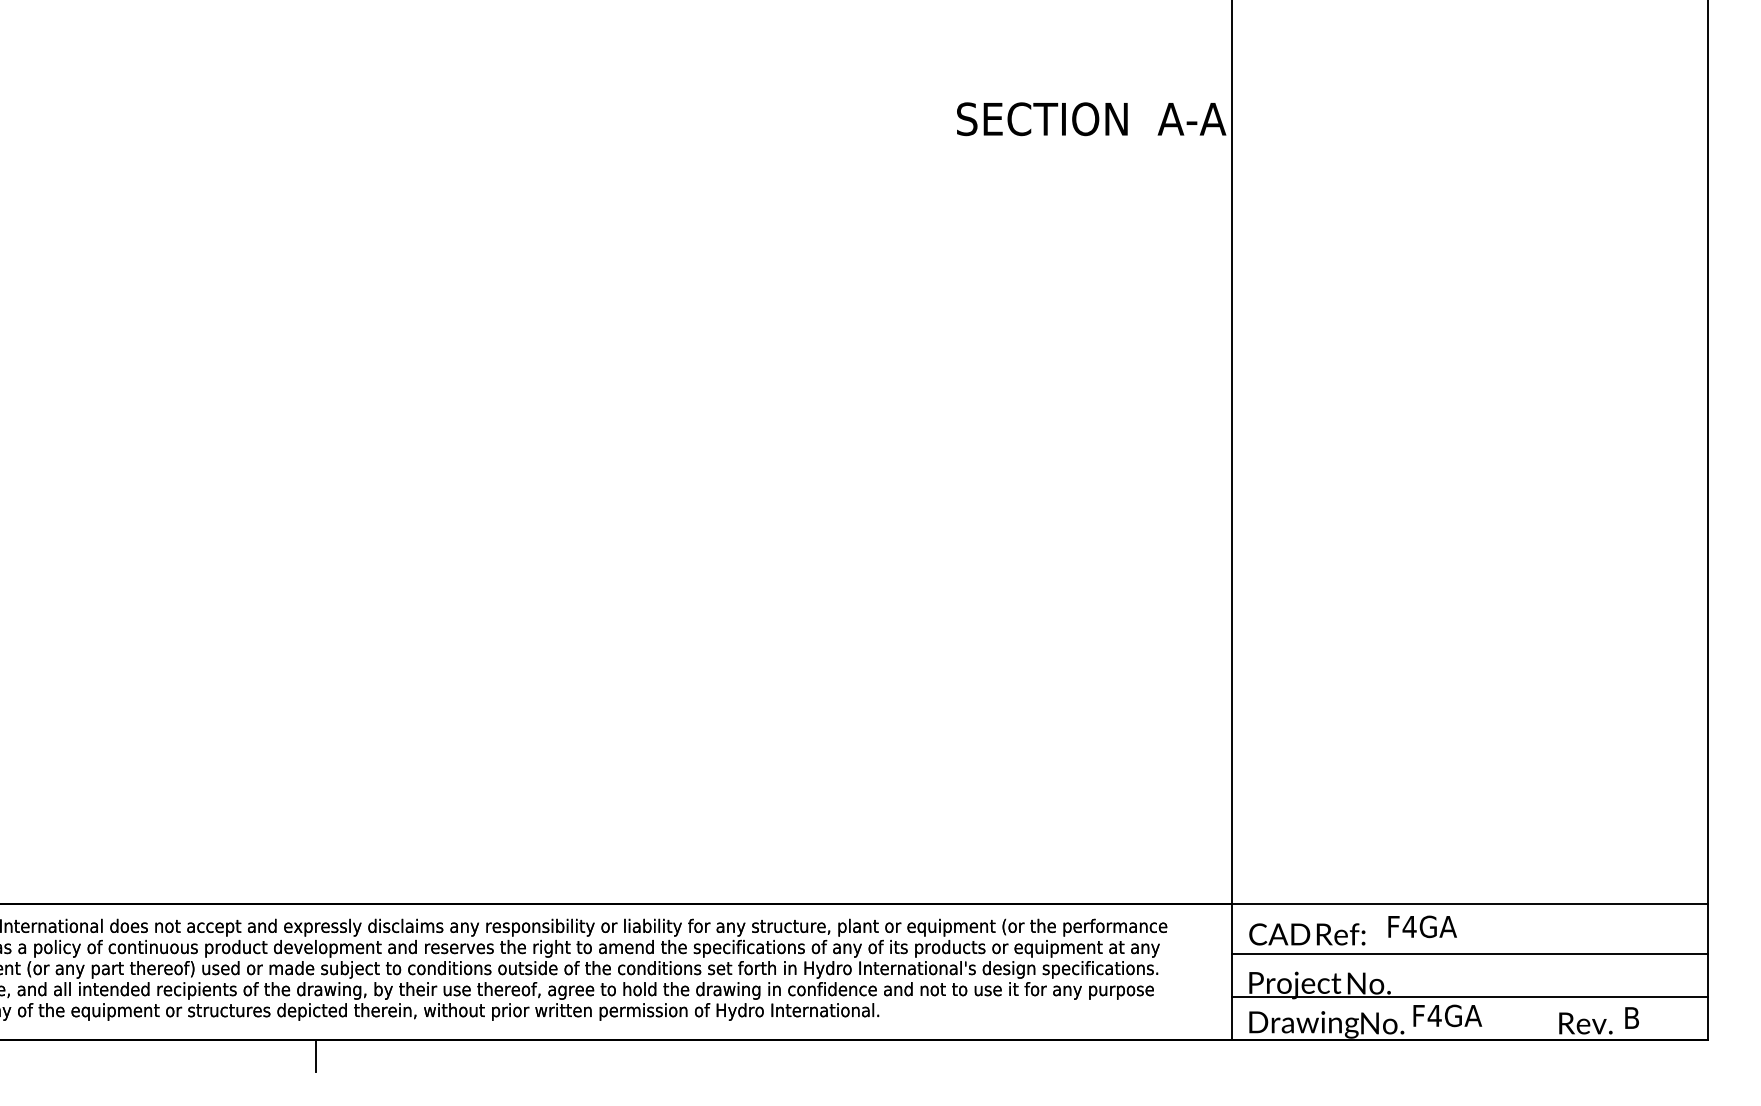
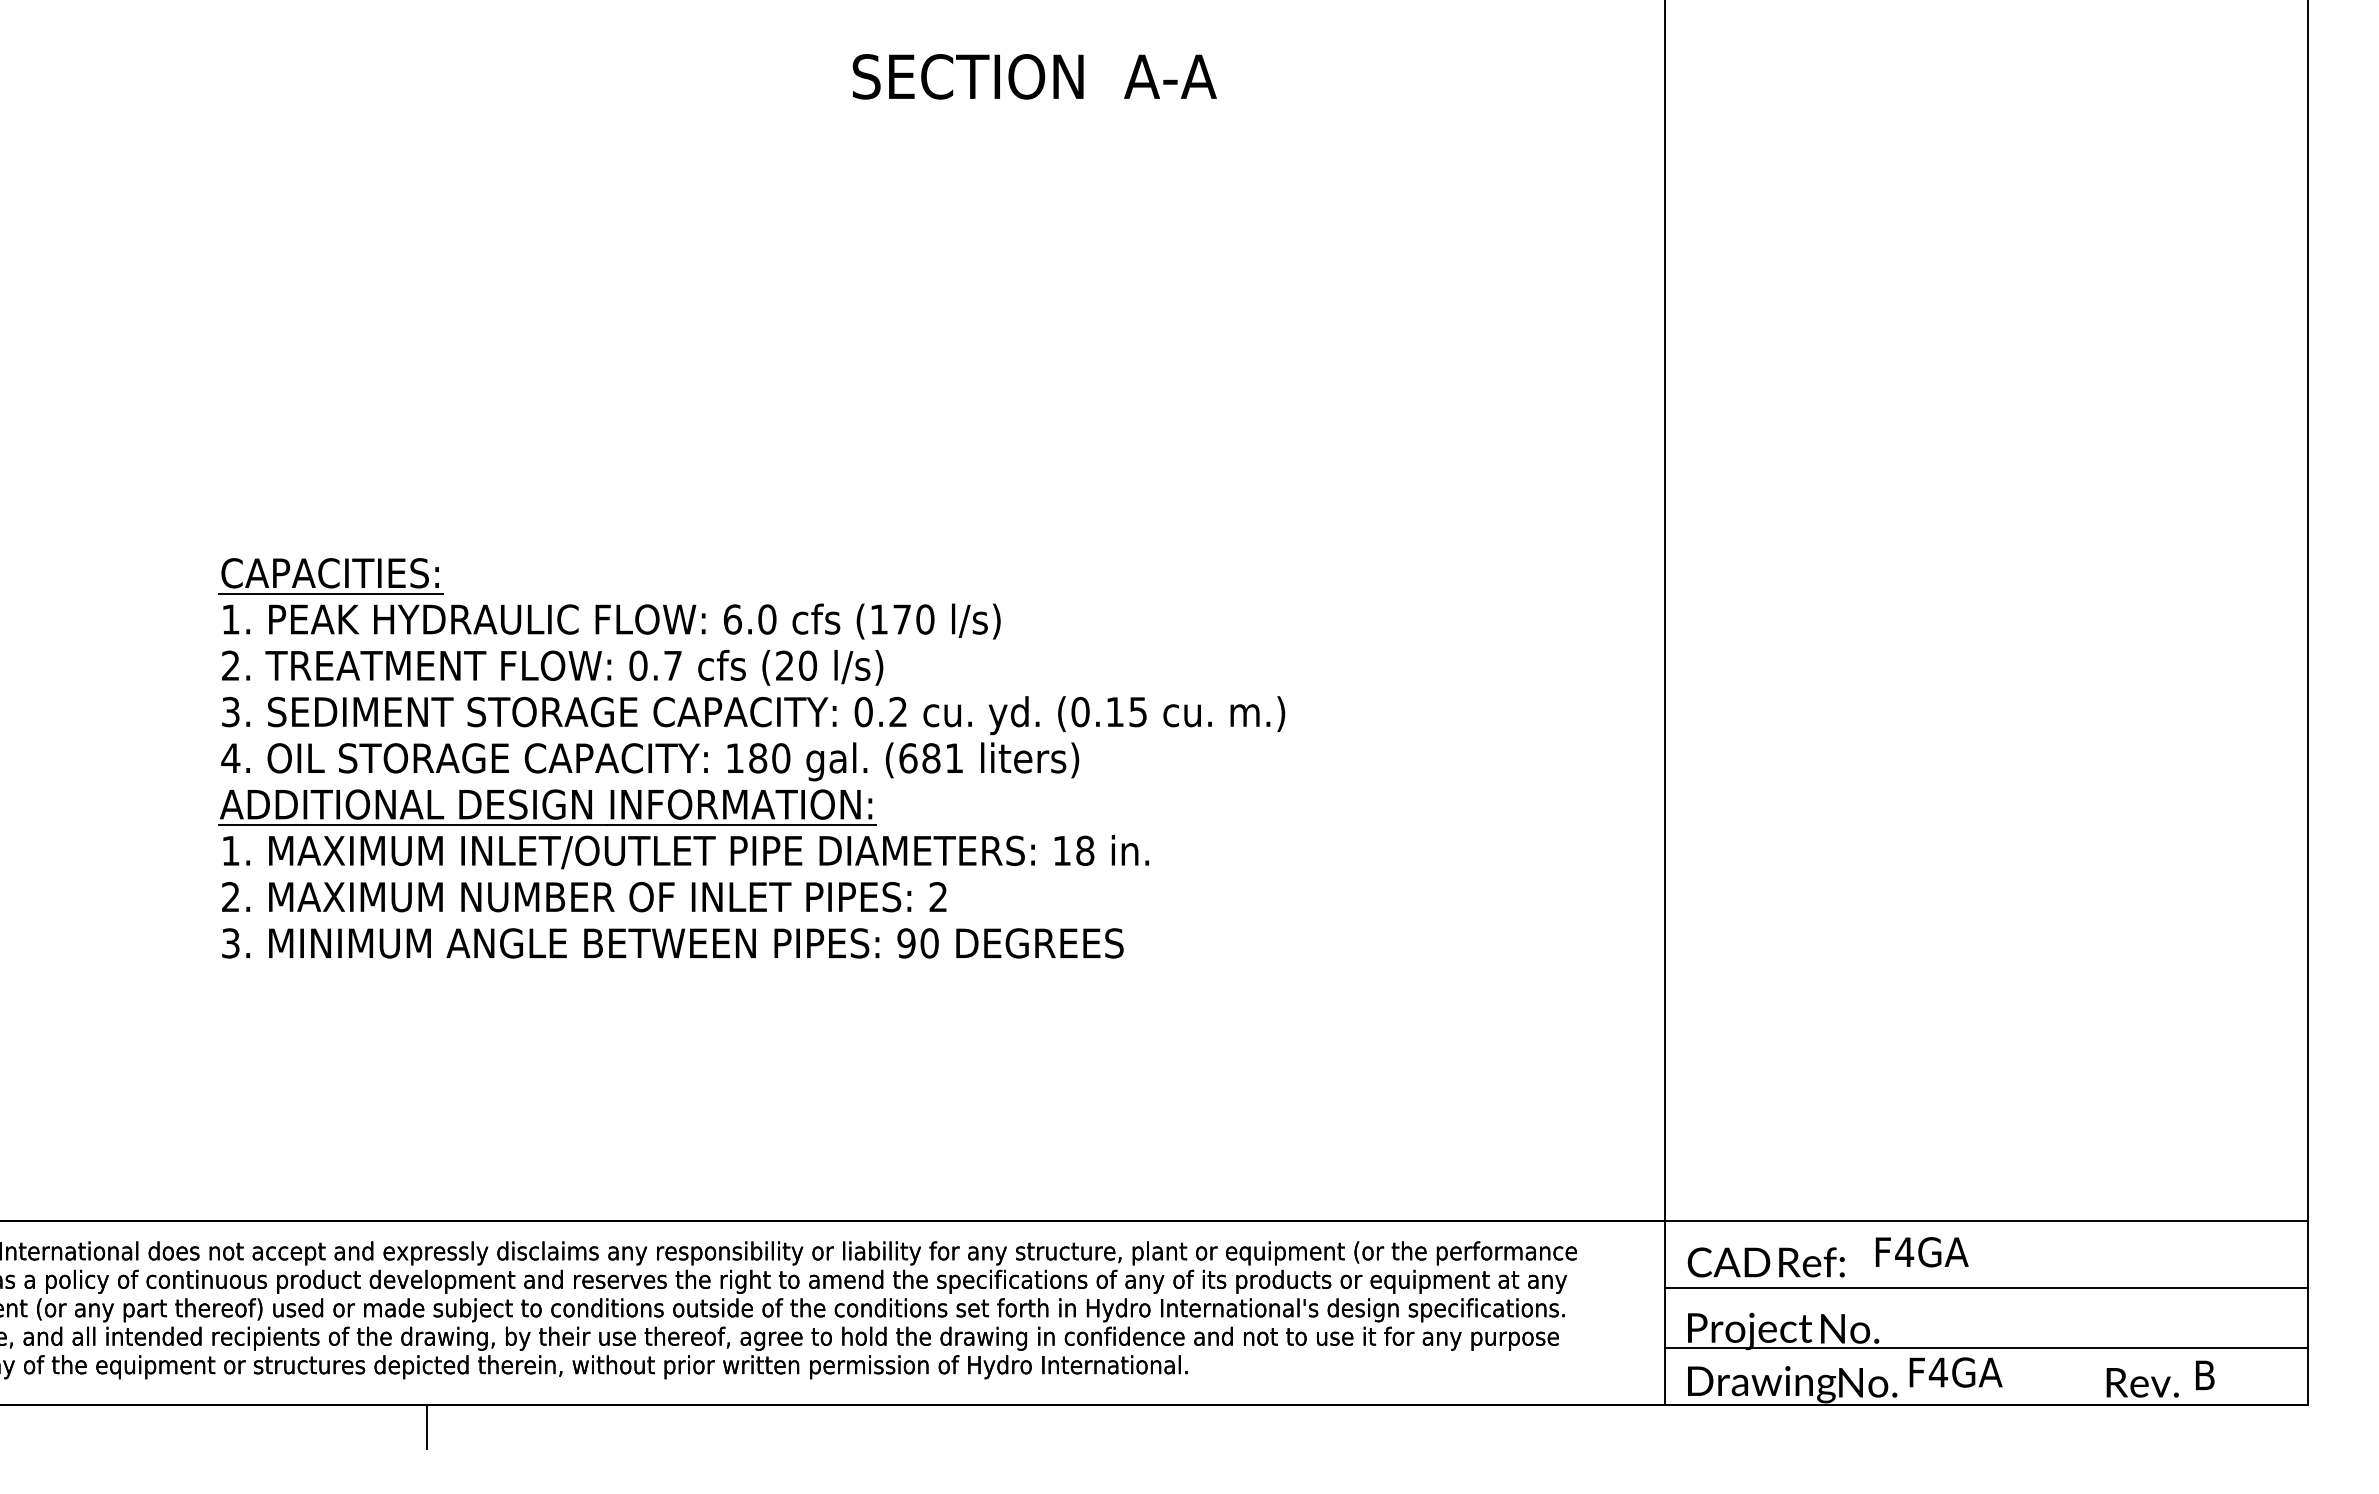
text: (1091, 118) -> (1034, 76), moved
part: (556, 561) -> (751, 758), added

